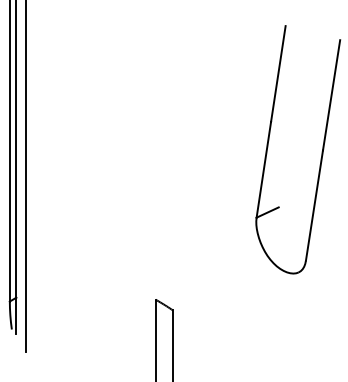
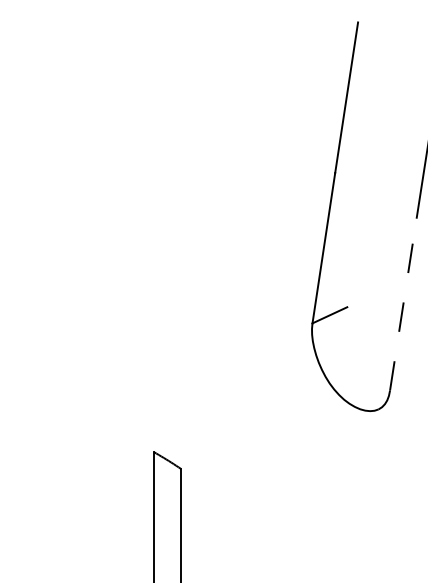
line: (314, 205) -> (403, 304), solid -> dashed

